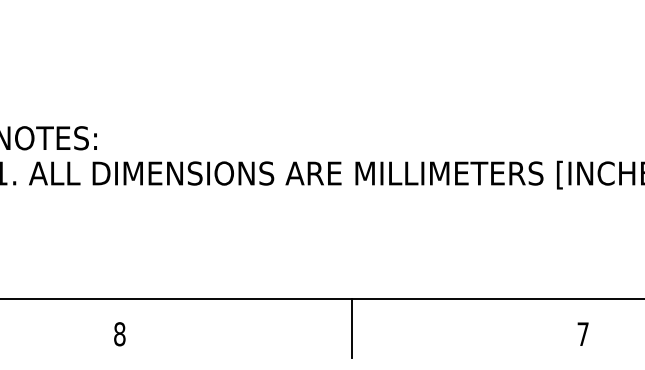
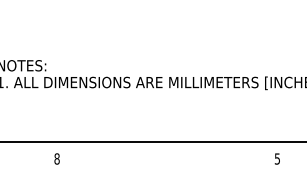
line: (351, 329) -> (167, 156), removed
text: (581, 333) -> (276, 158), 7 -> 5

